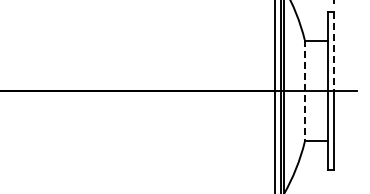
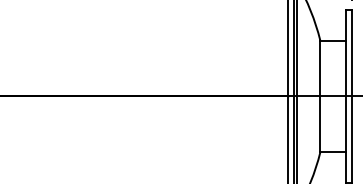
line: (333, 52) -> (351, 54), dashed -> solid
line: (304, 91) -> (319, 96), dashed -> solid

